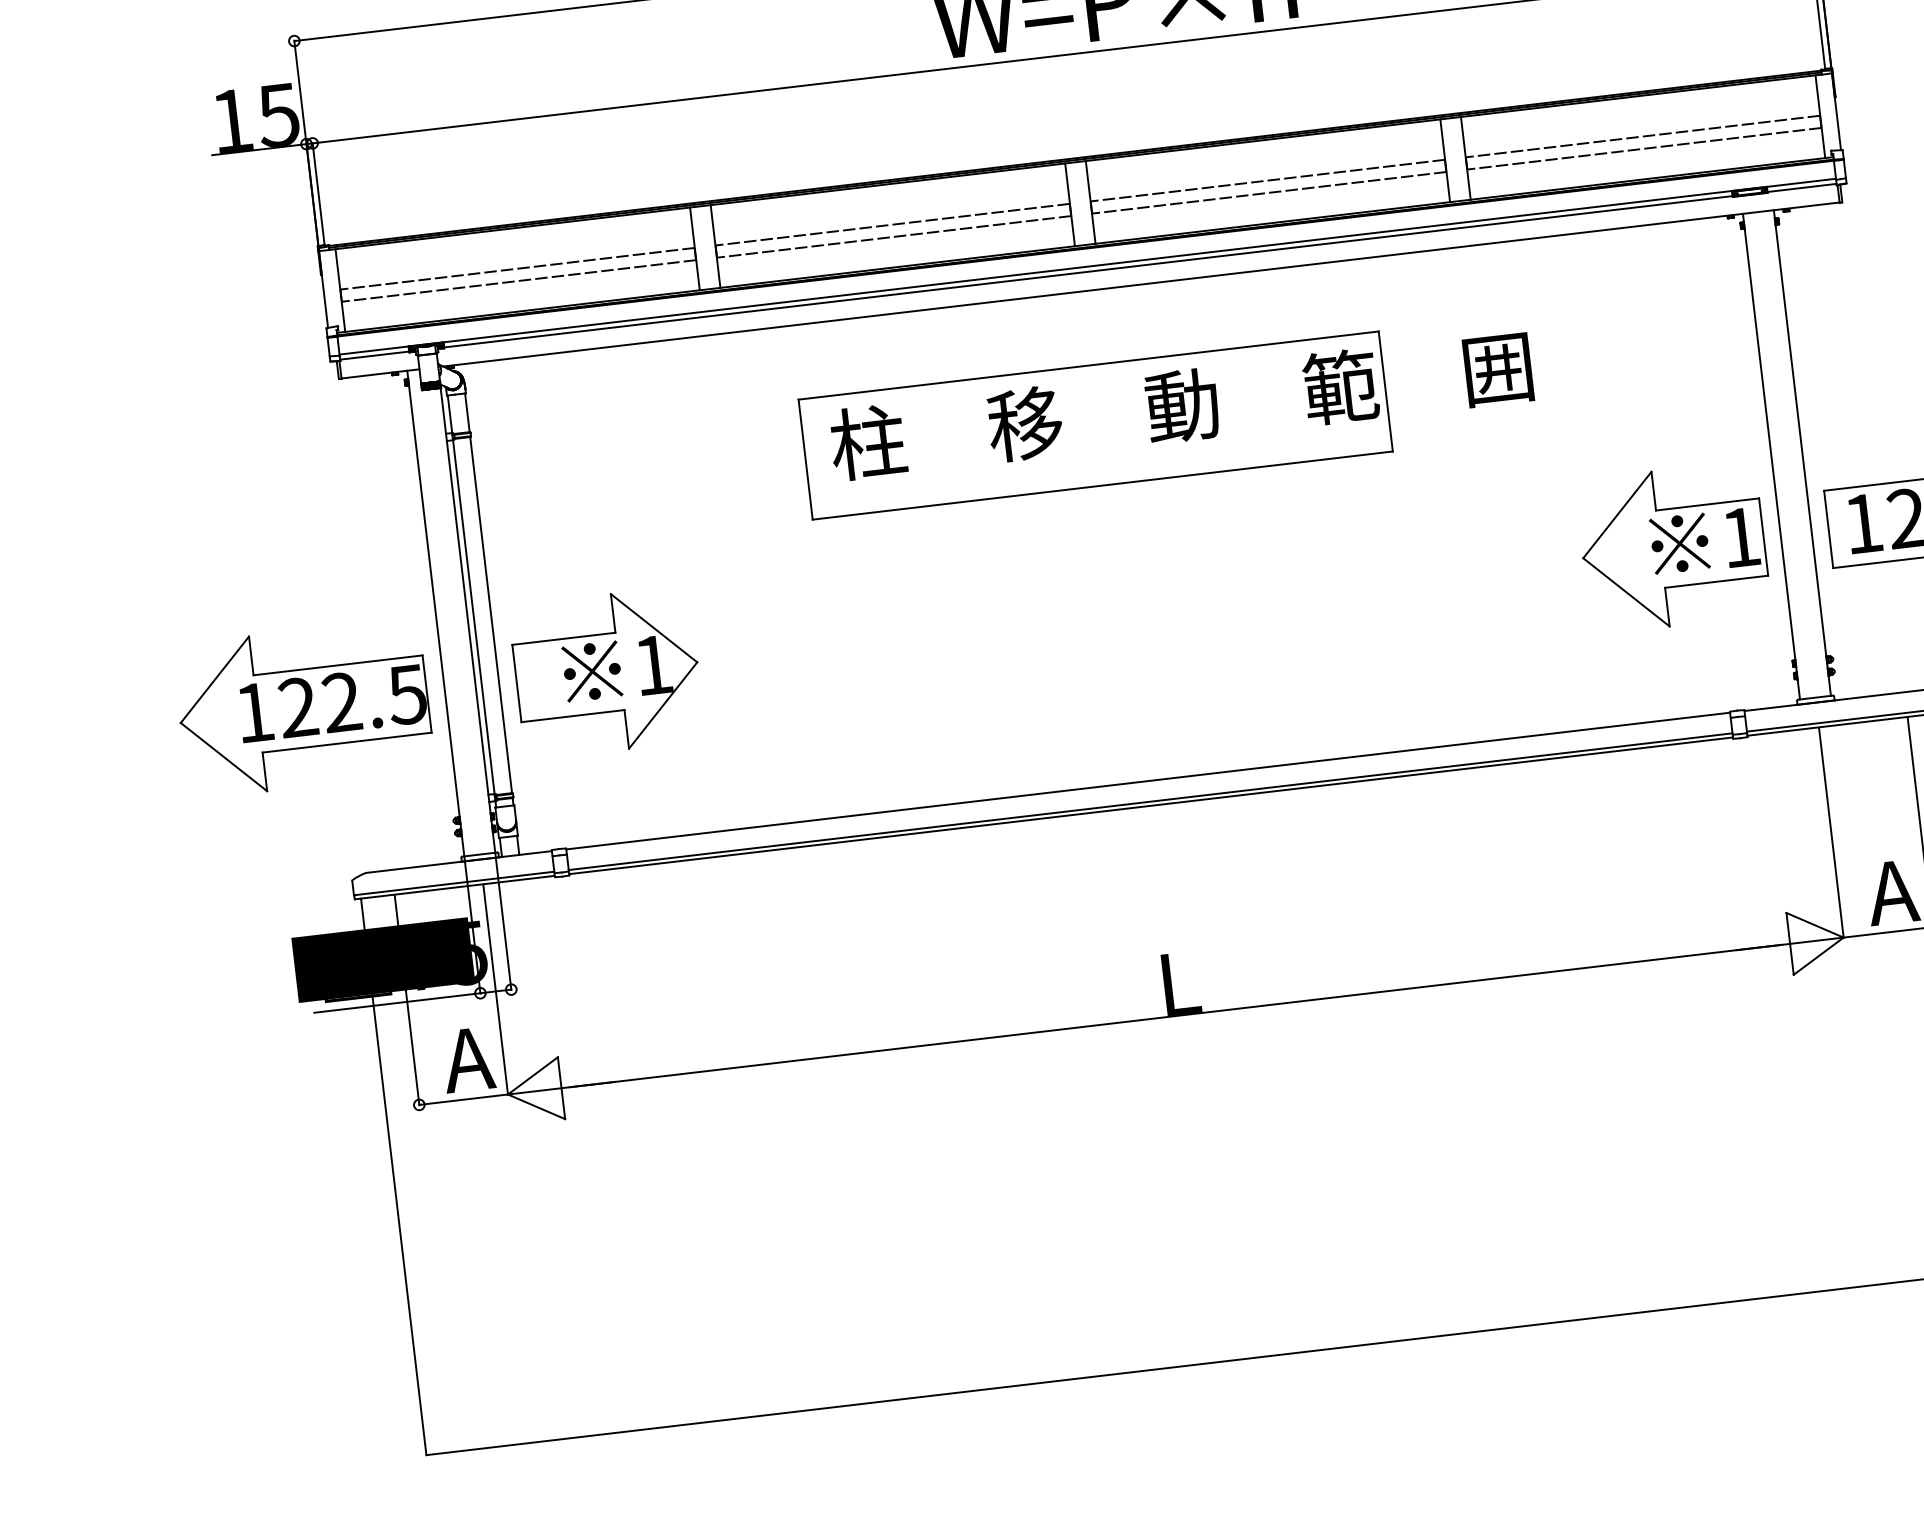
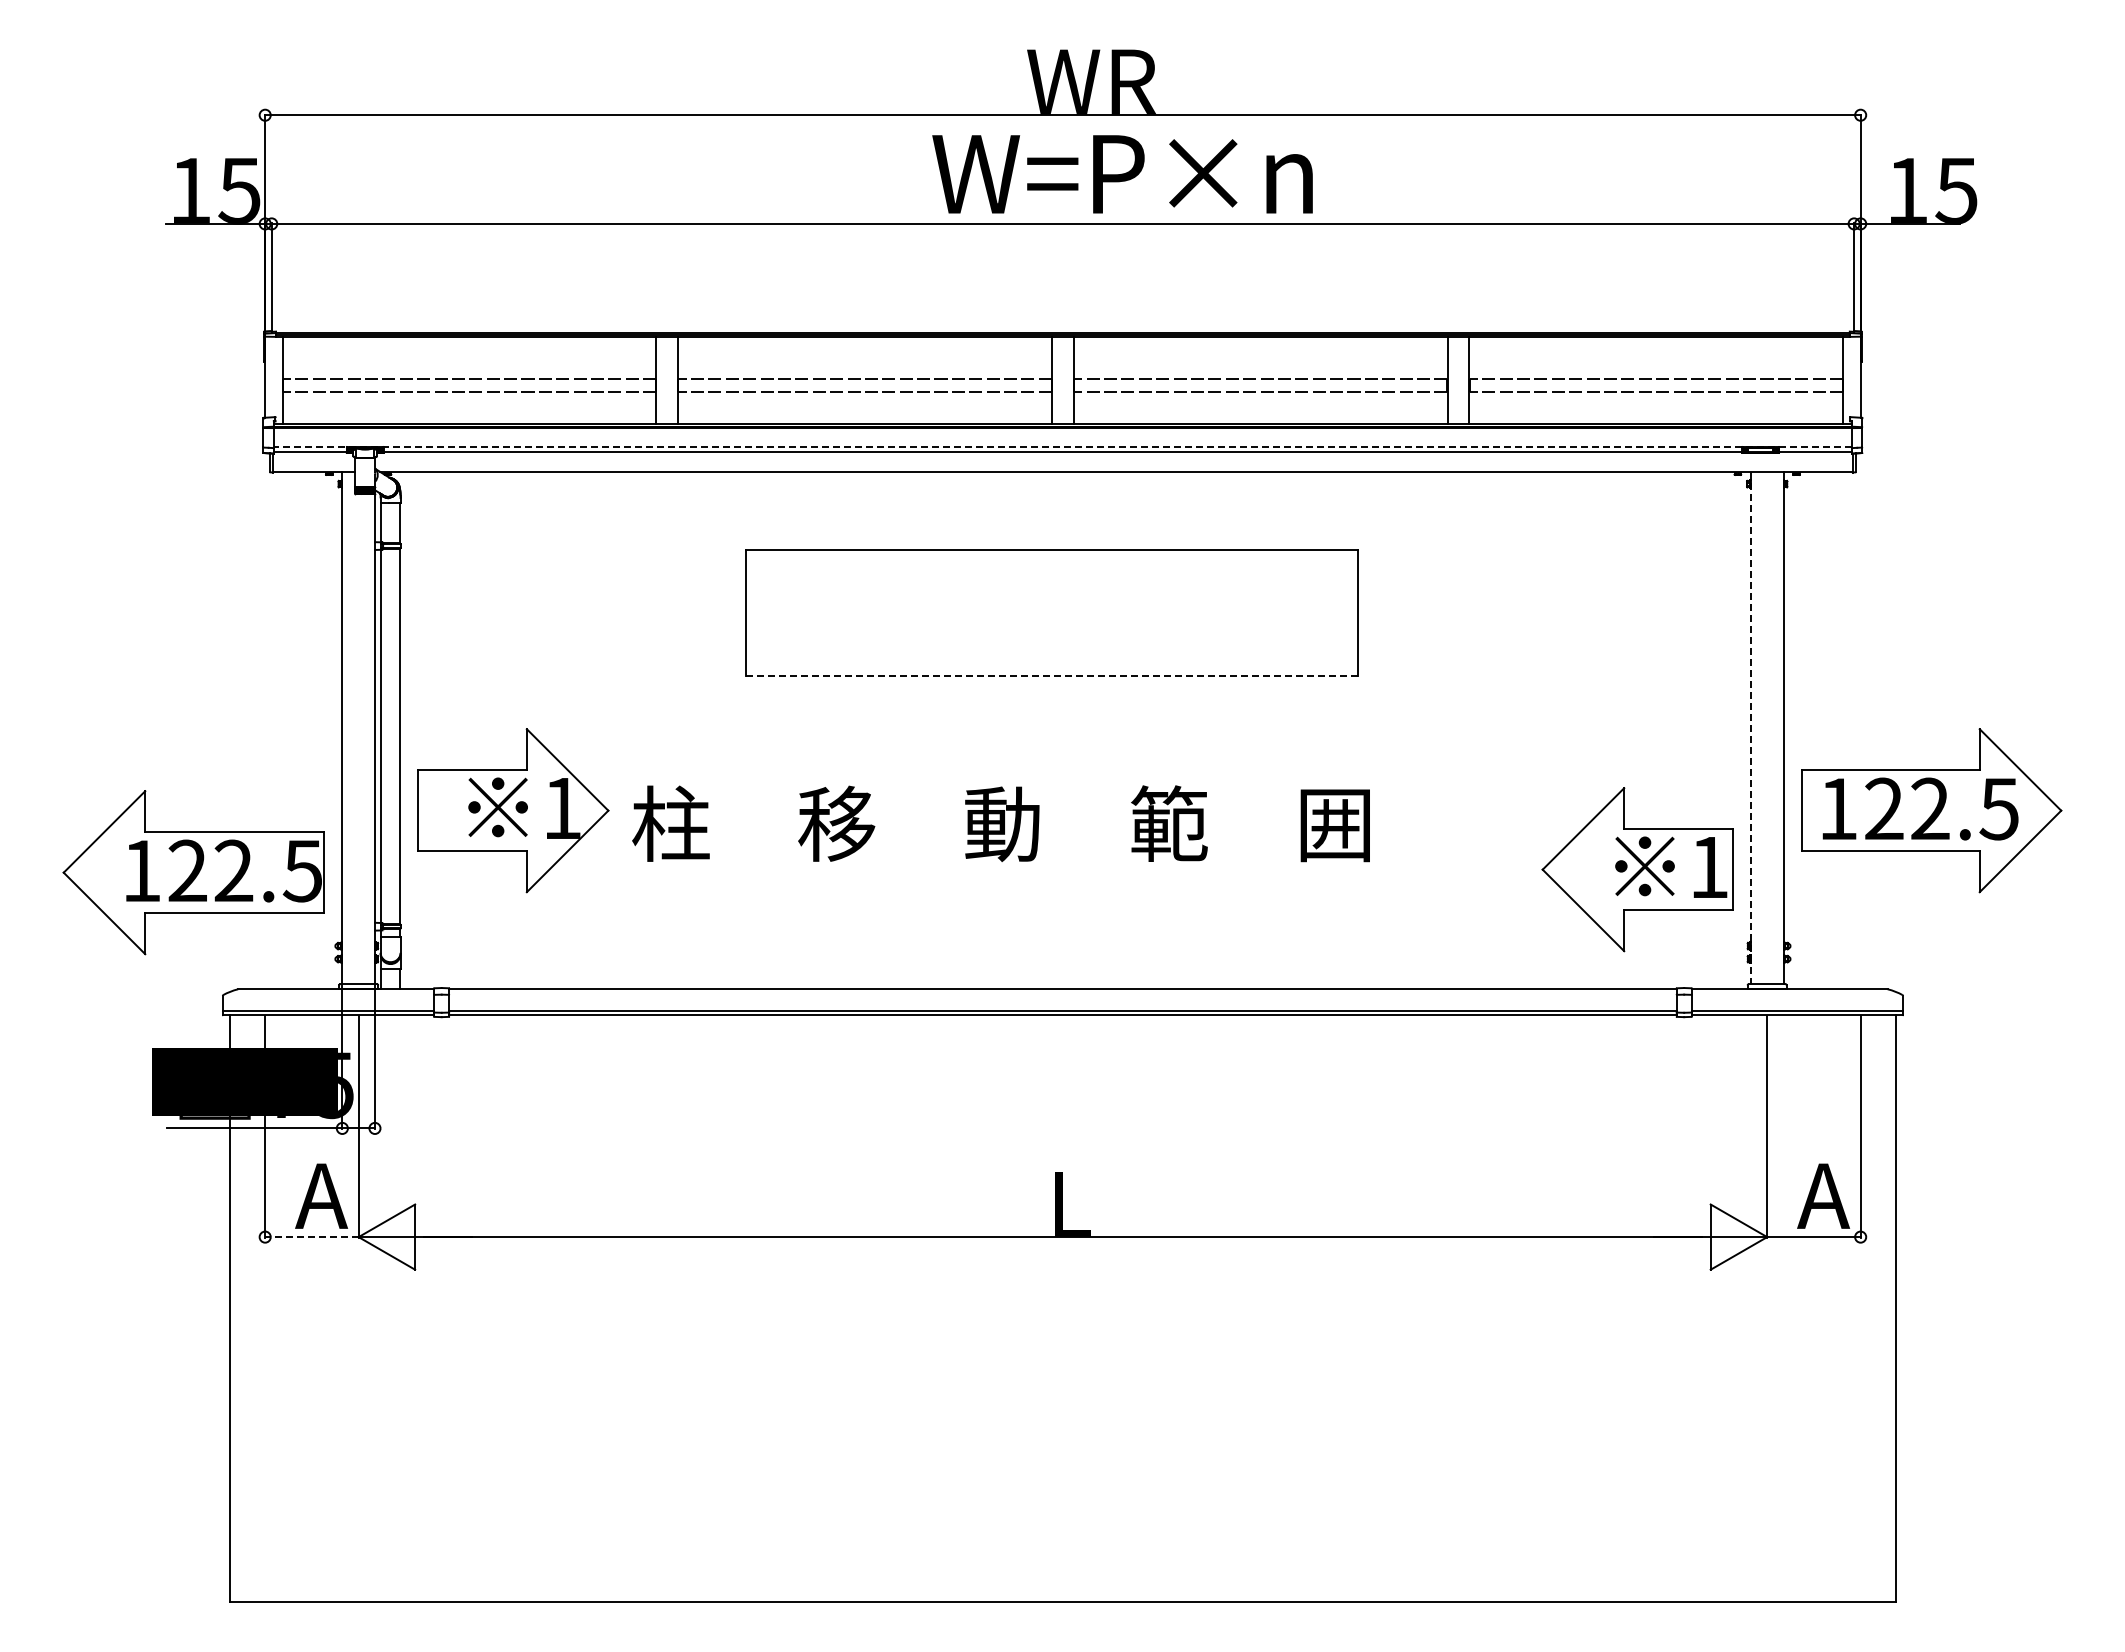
line: (1087, 266) -> (1062, 446), solid -> dashed
text: (1180, 405) -> (1000, 823), moved
line: (1771, 457) -> (1750, 728), solid -> dashed
line: (1102, 485) -> (1051, 676), solid -> dashed
part: (1673, 547) -> (1637, 869), moved
part: (303, 708) -> (193, 872), moved
line: (463, 1100) -> (311, 1237), solid -> dashed

